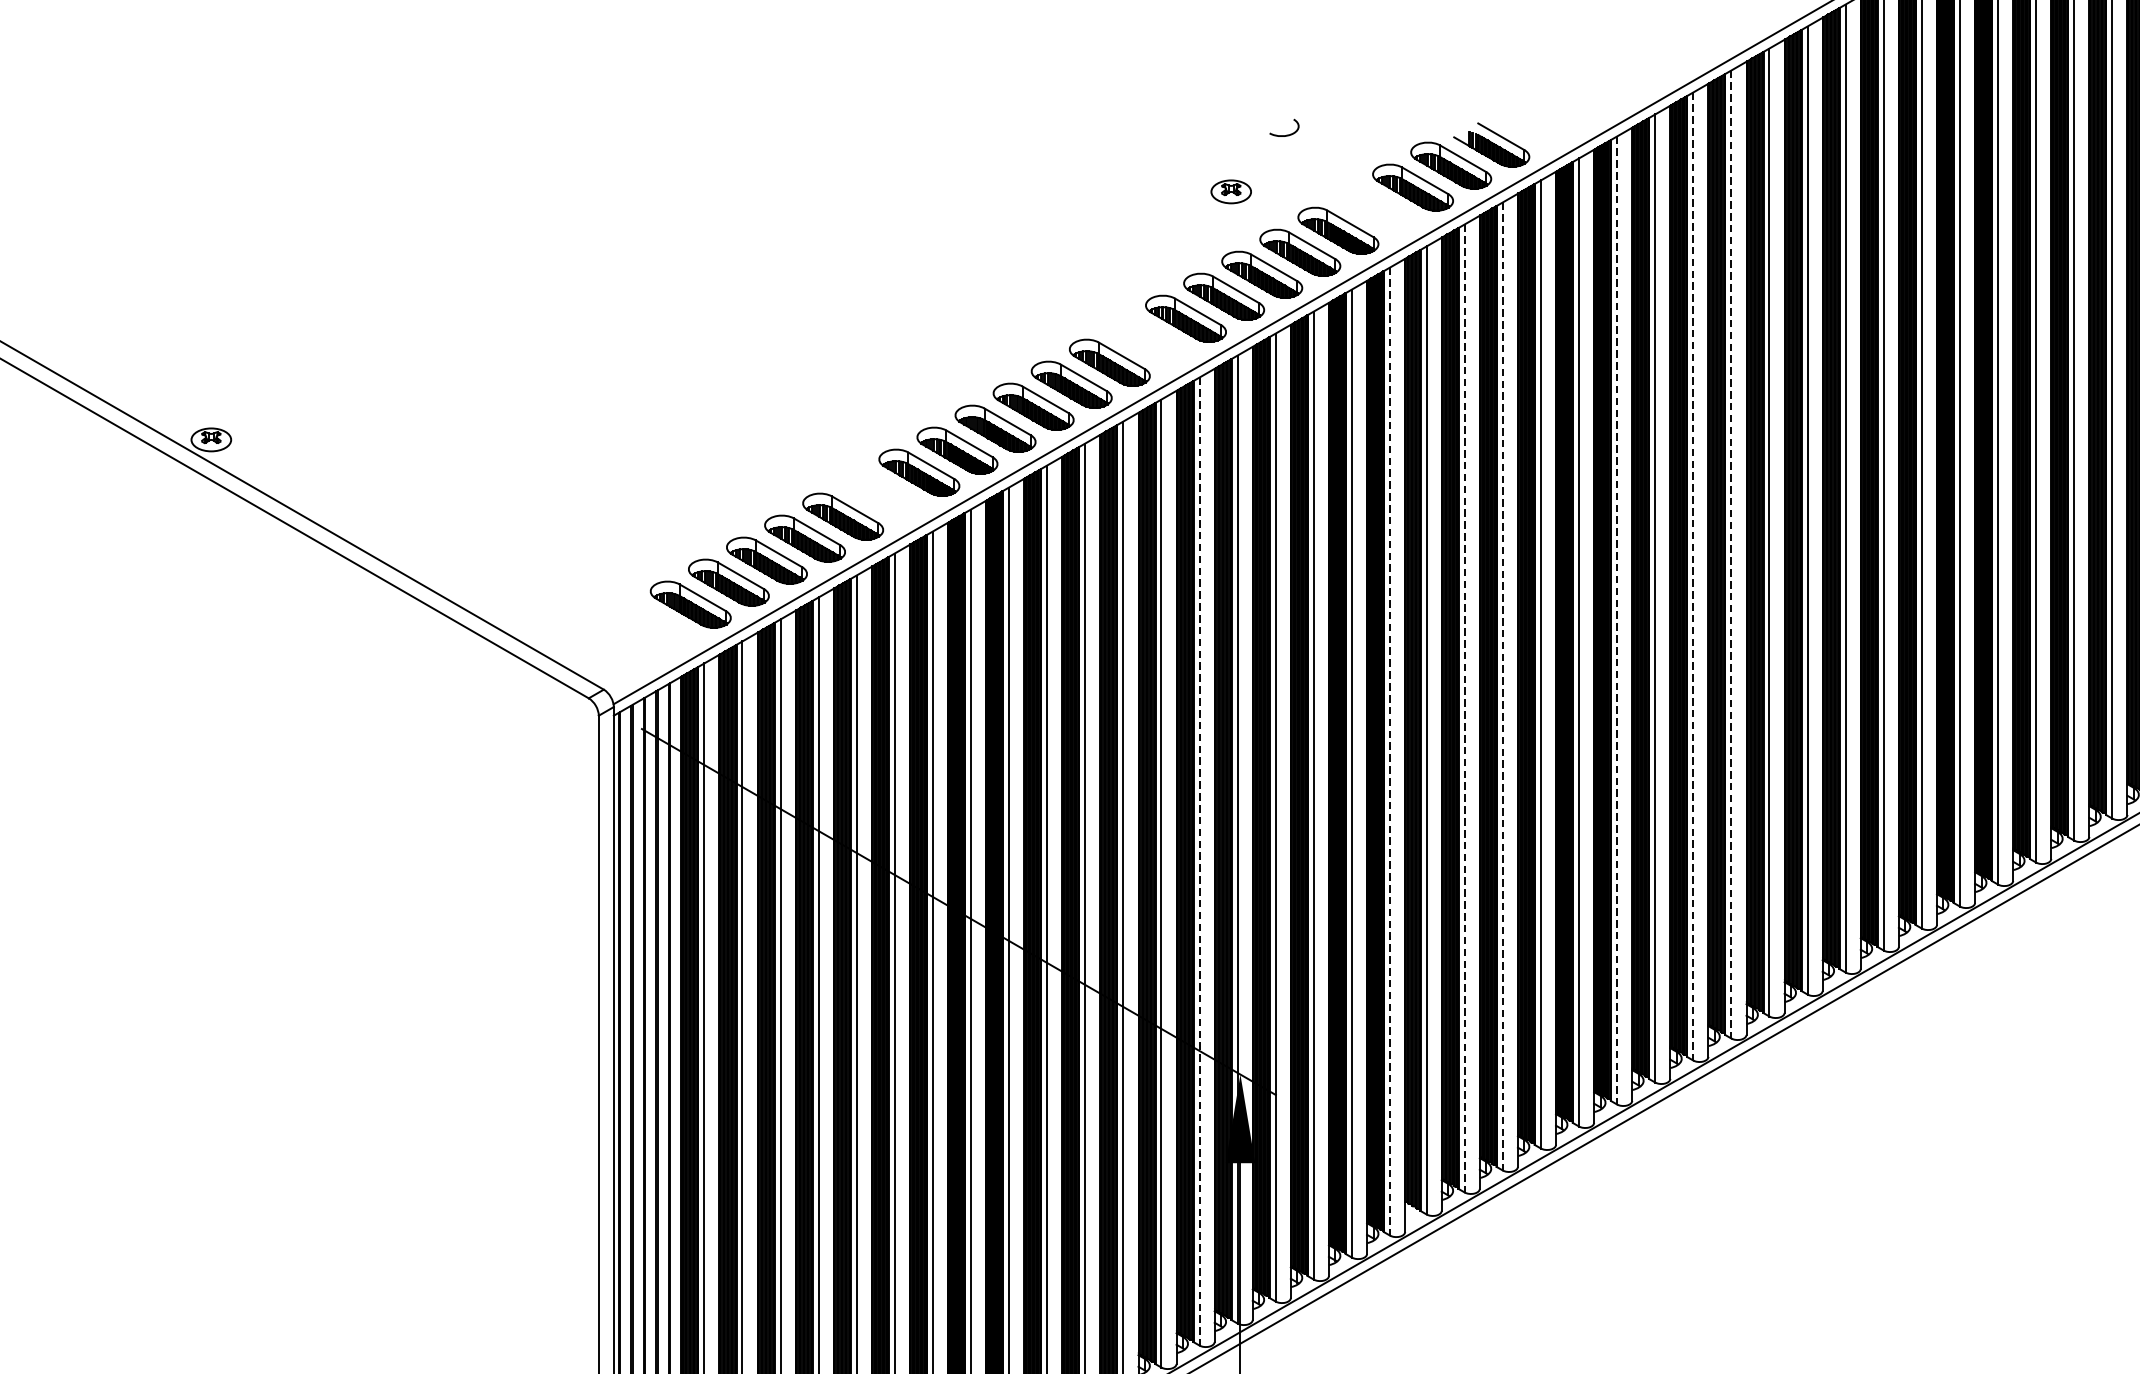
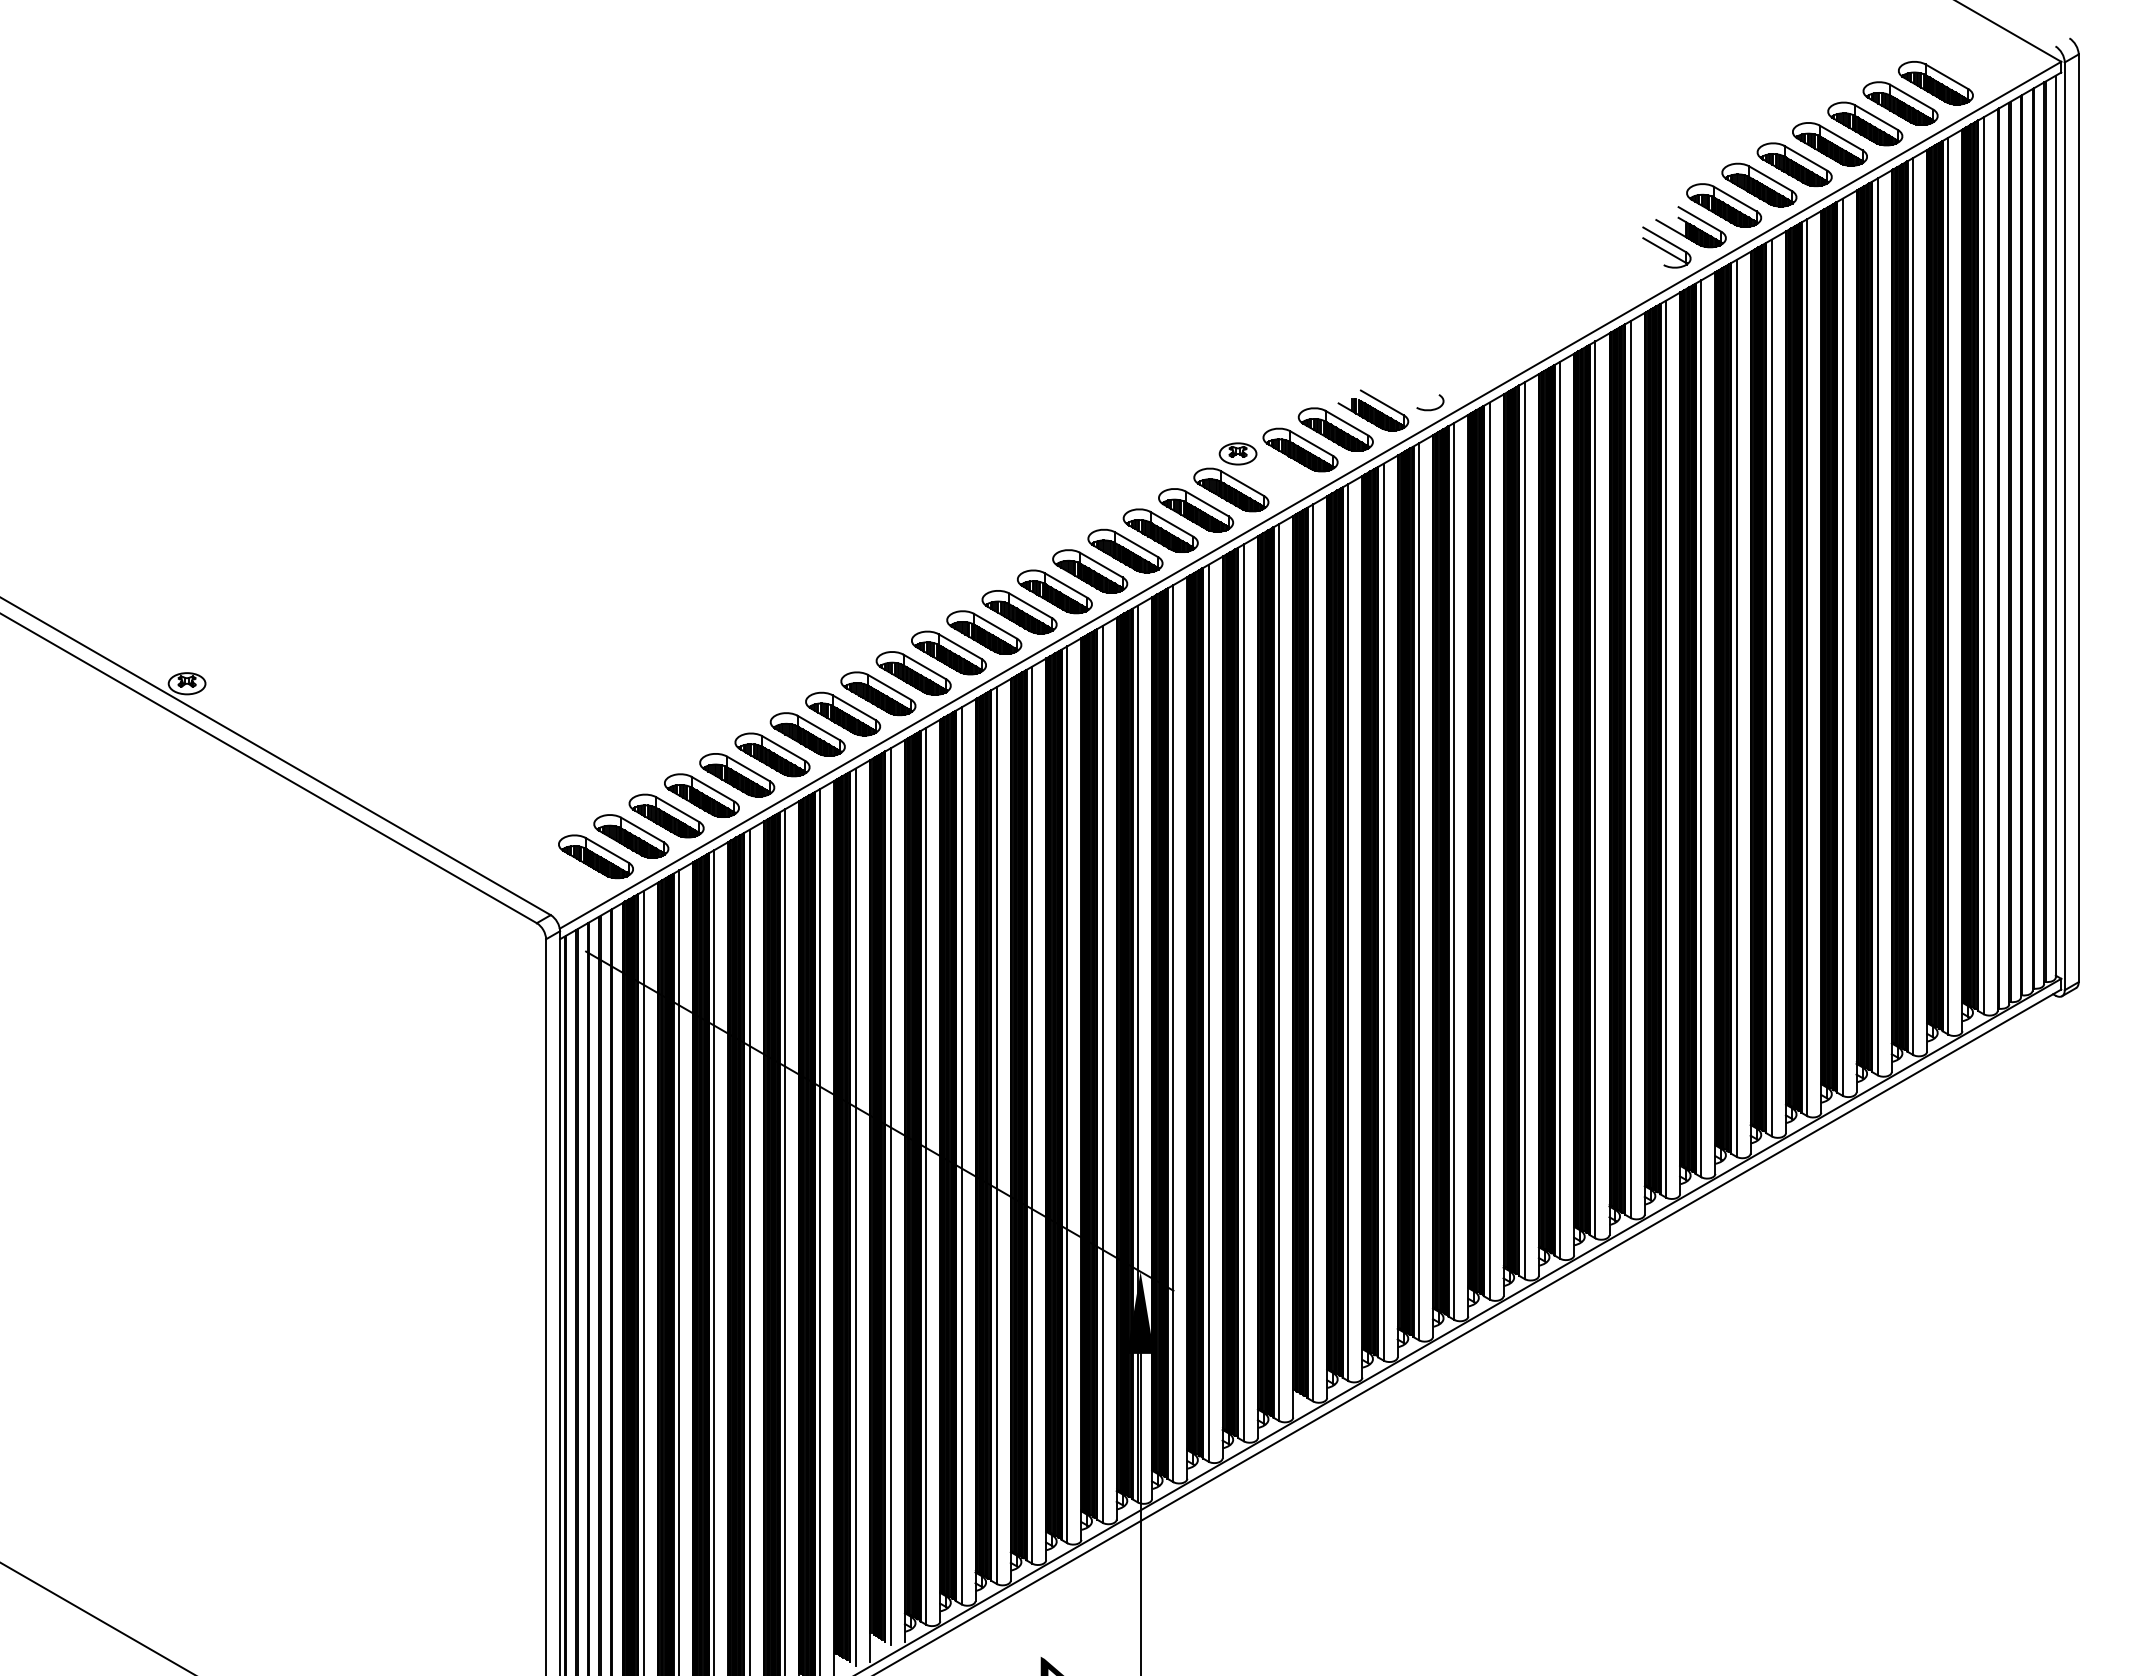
curve: (1287, 134) -> (1433, 408), moved
part: (1230, 191) -> (1237, 453), moved
part: (1147, 340) -> (1054, 591), added
part: (880, 494) -> (807, 734), added
line: (1731, 555) -> (1595, 790), dashed -> solid
line: (1693, 576) -> (1560, 810), dashed -> solid
line: (1617, 620) -> (1489, 851), dashed -> solid
part: (652, 626) -> (595, 856), added
line: (1502, 686) -> (1383, 912), dashed -> solid
line: (1464, 709) -> (1348, 933), dashed -> solid
line: (1390, 752) -> (1279, 973), dashed -> solid
line: (1199, 861) -> (1102, 1074), dashed -> solid

